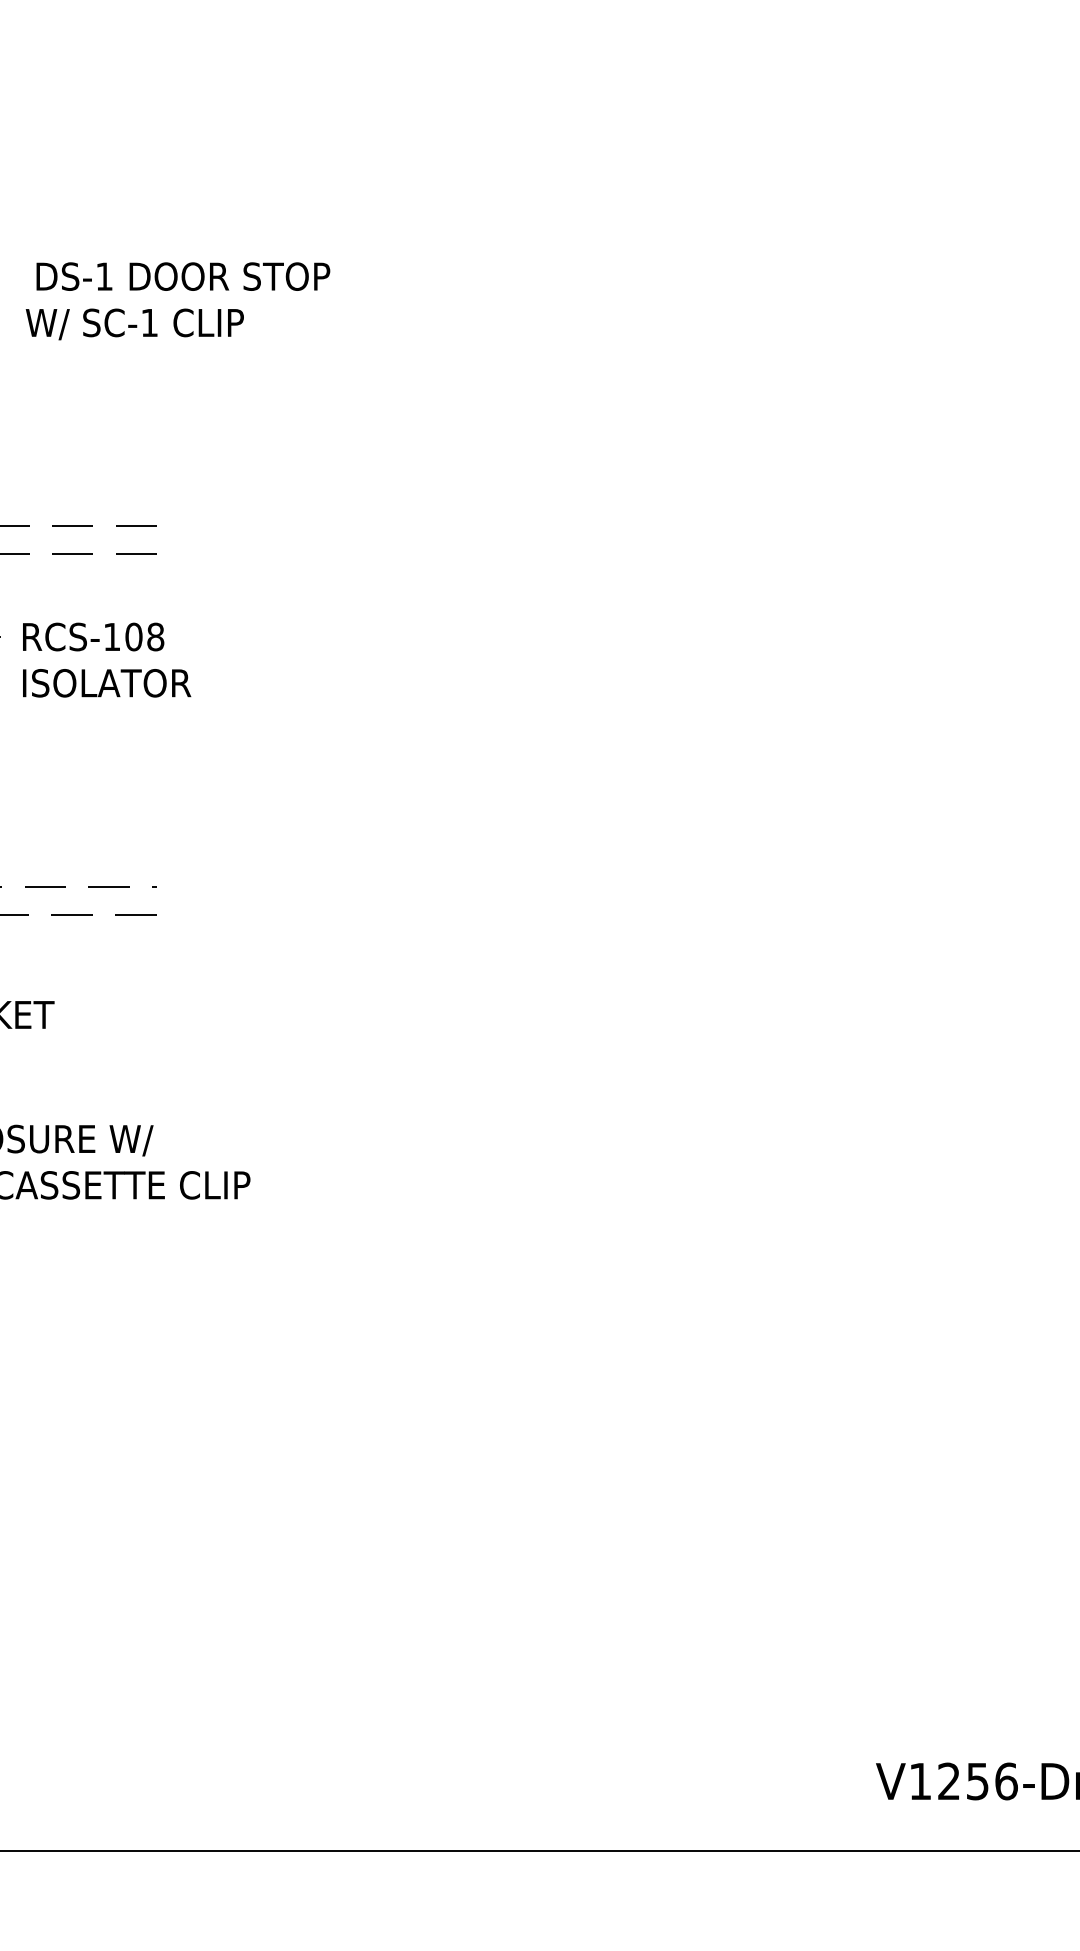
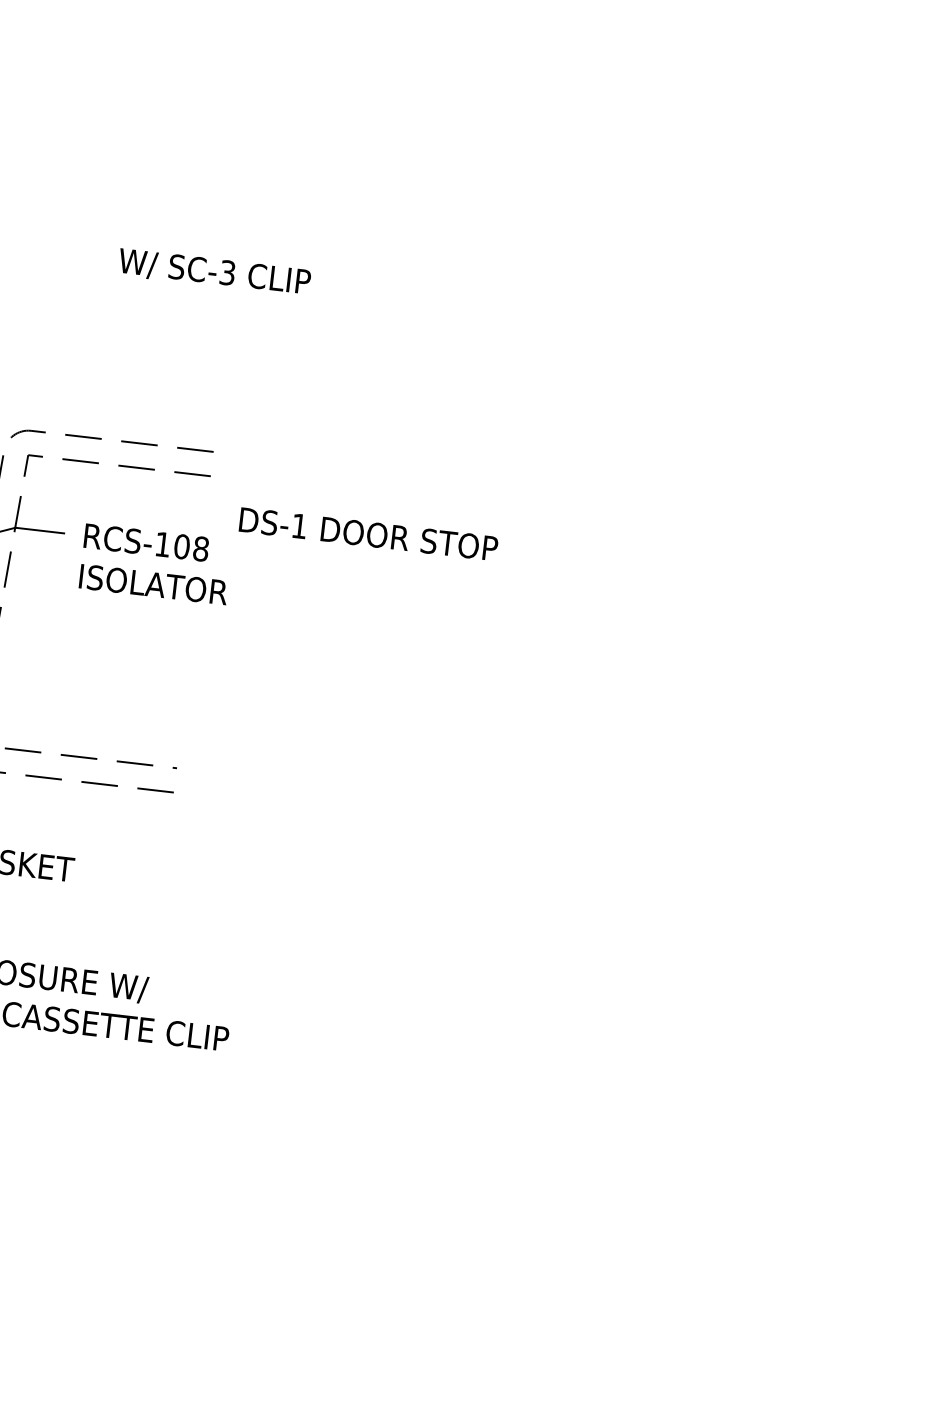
text: (183, 276) -> (368, 534), moved
text: (149, 322) -> (227, 272), SC-1 -> SC-3

